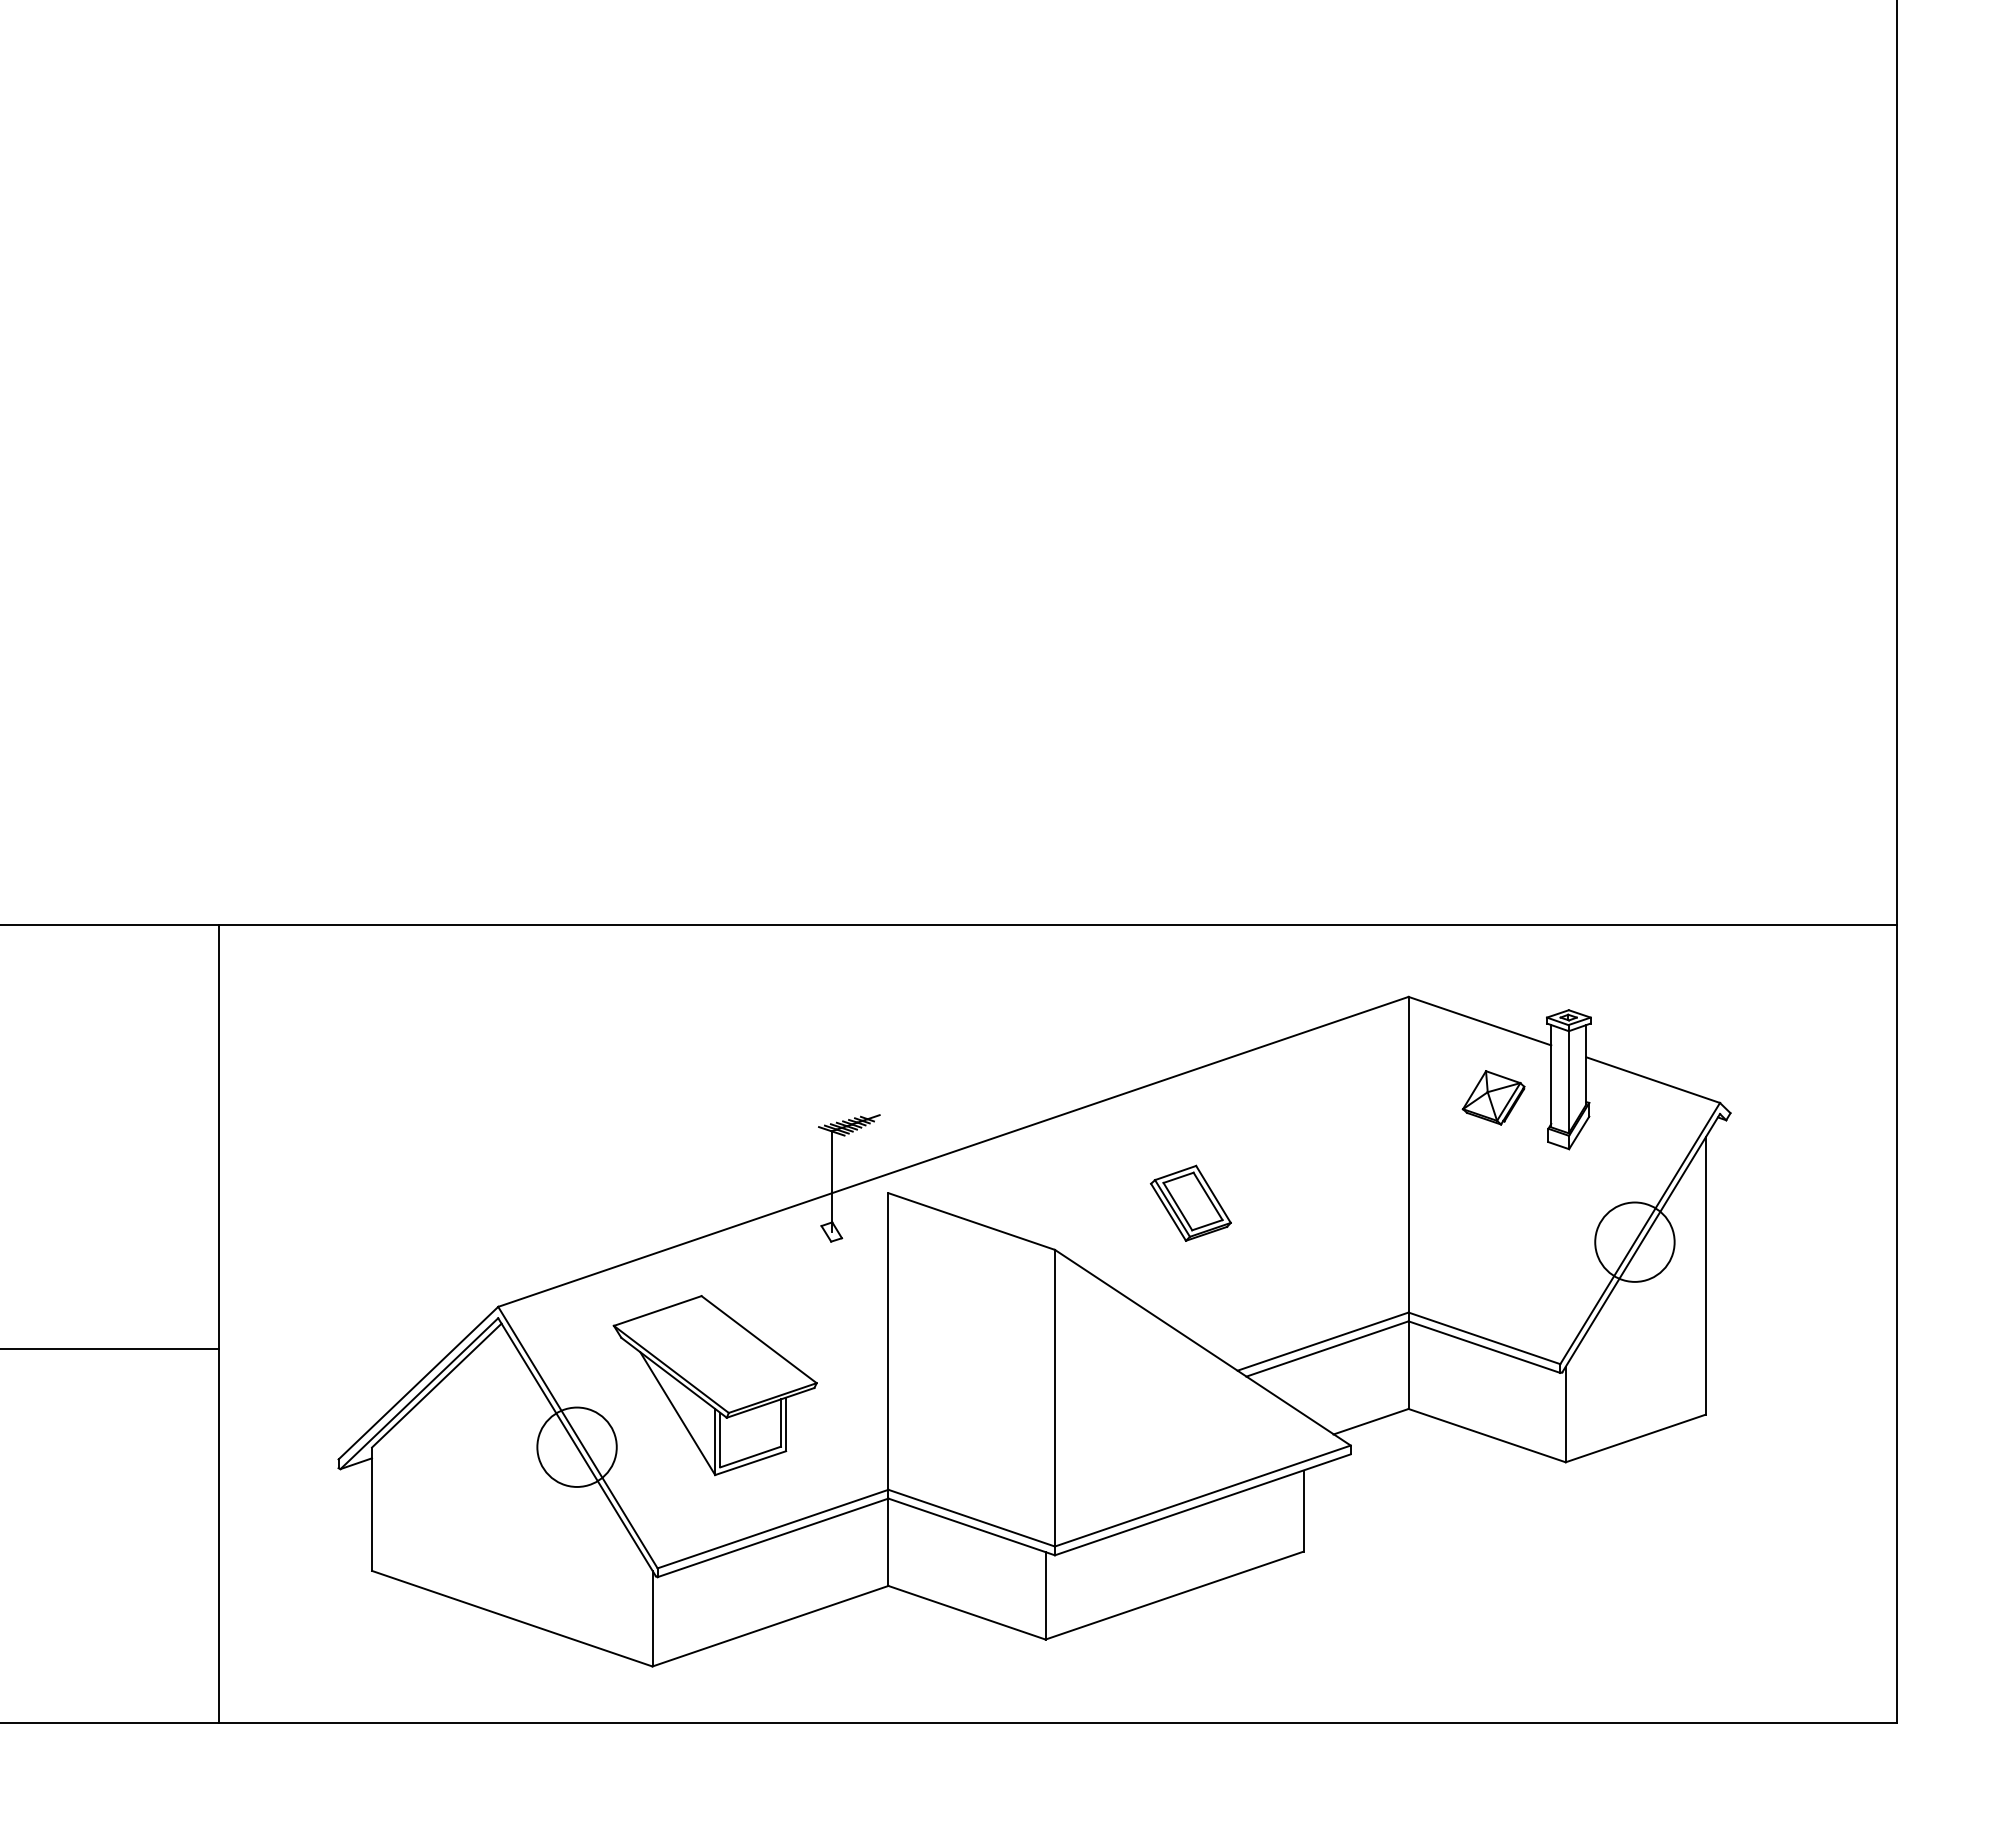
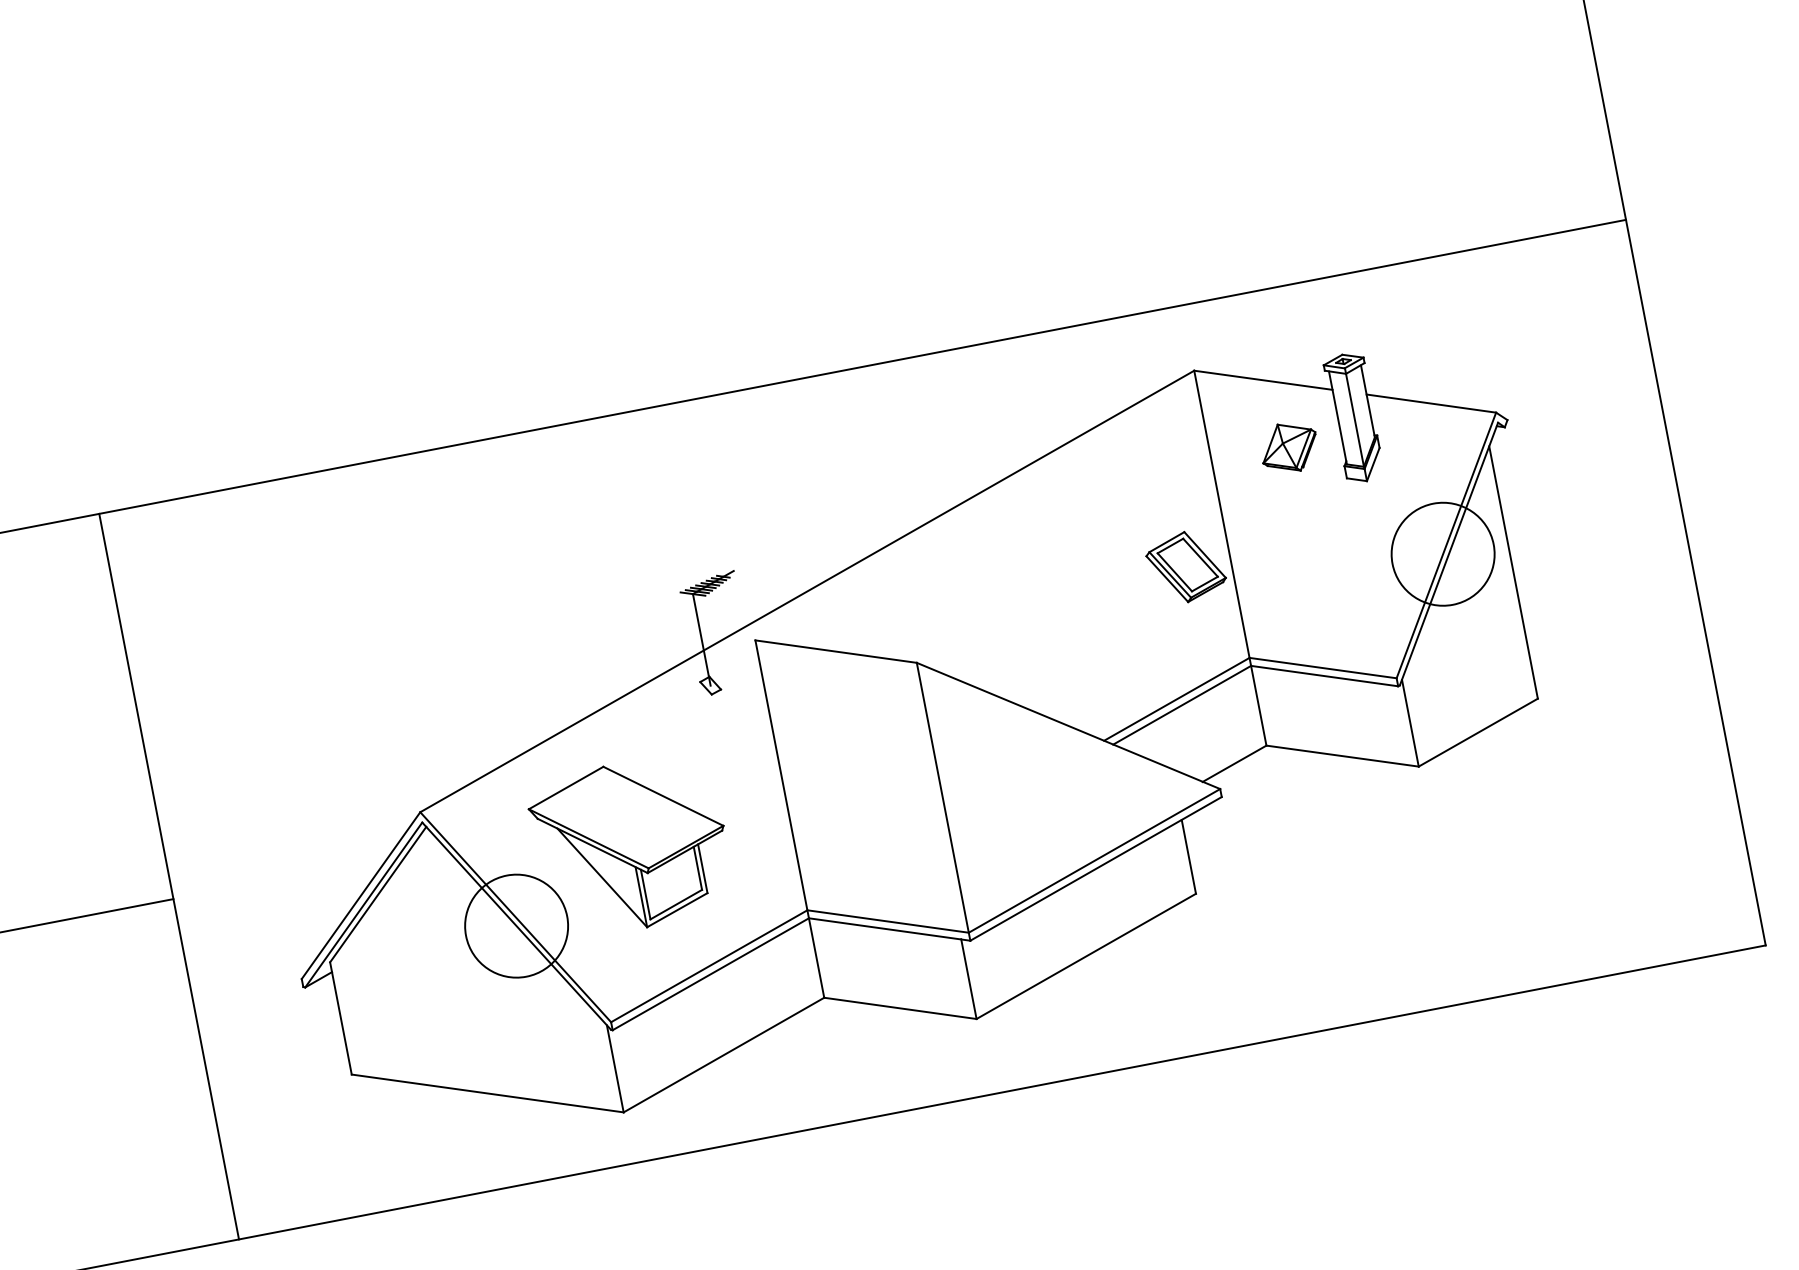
part: (1190, 1202) -> (1185, 566), moved
circle: (1634, 1241) -> (1442, 553), size x1.4
circle: (576, 1446) -> (515, 925), size x1.4

